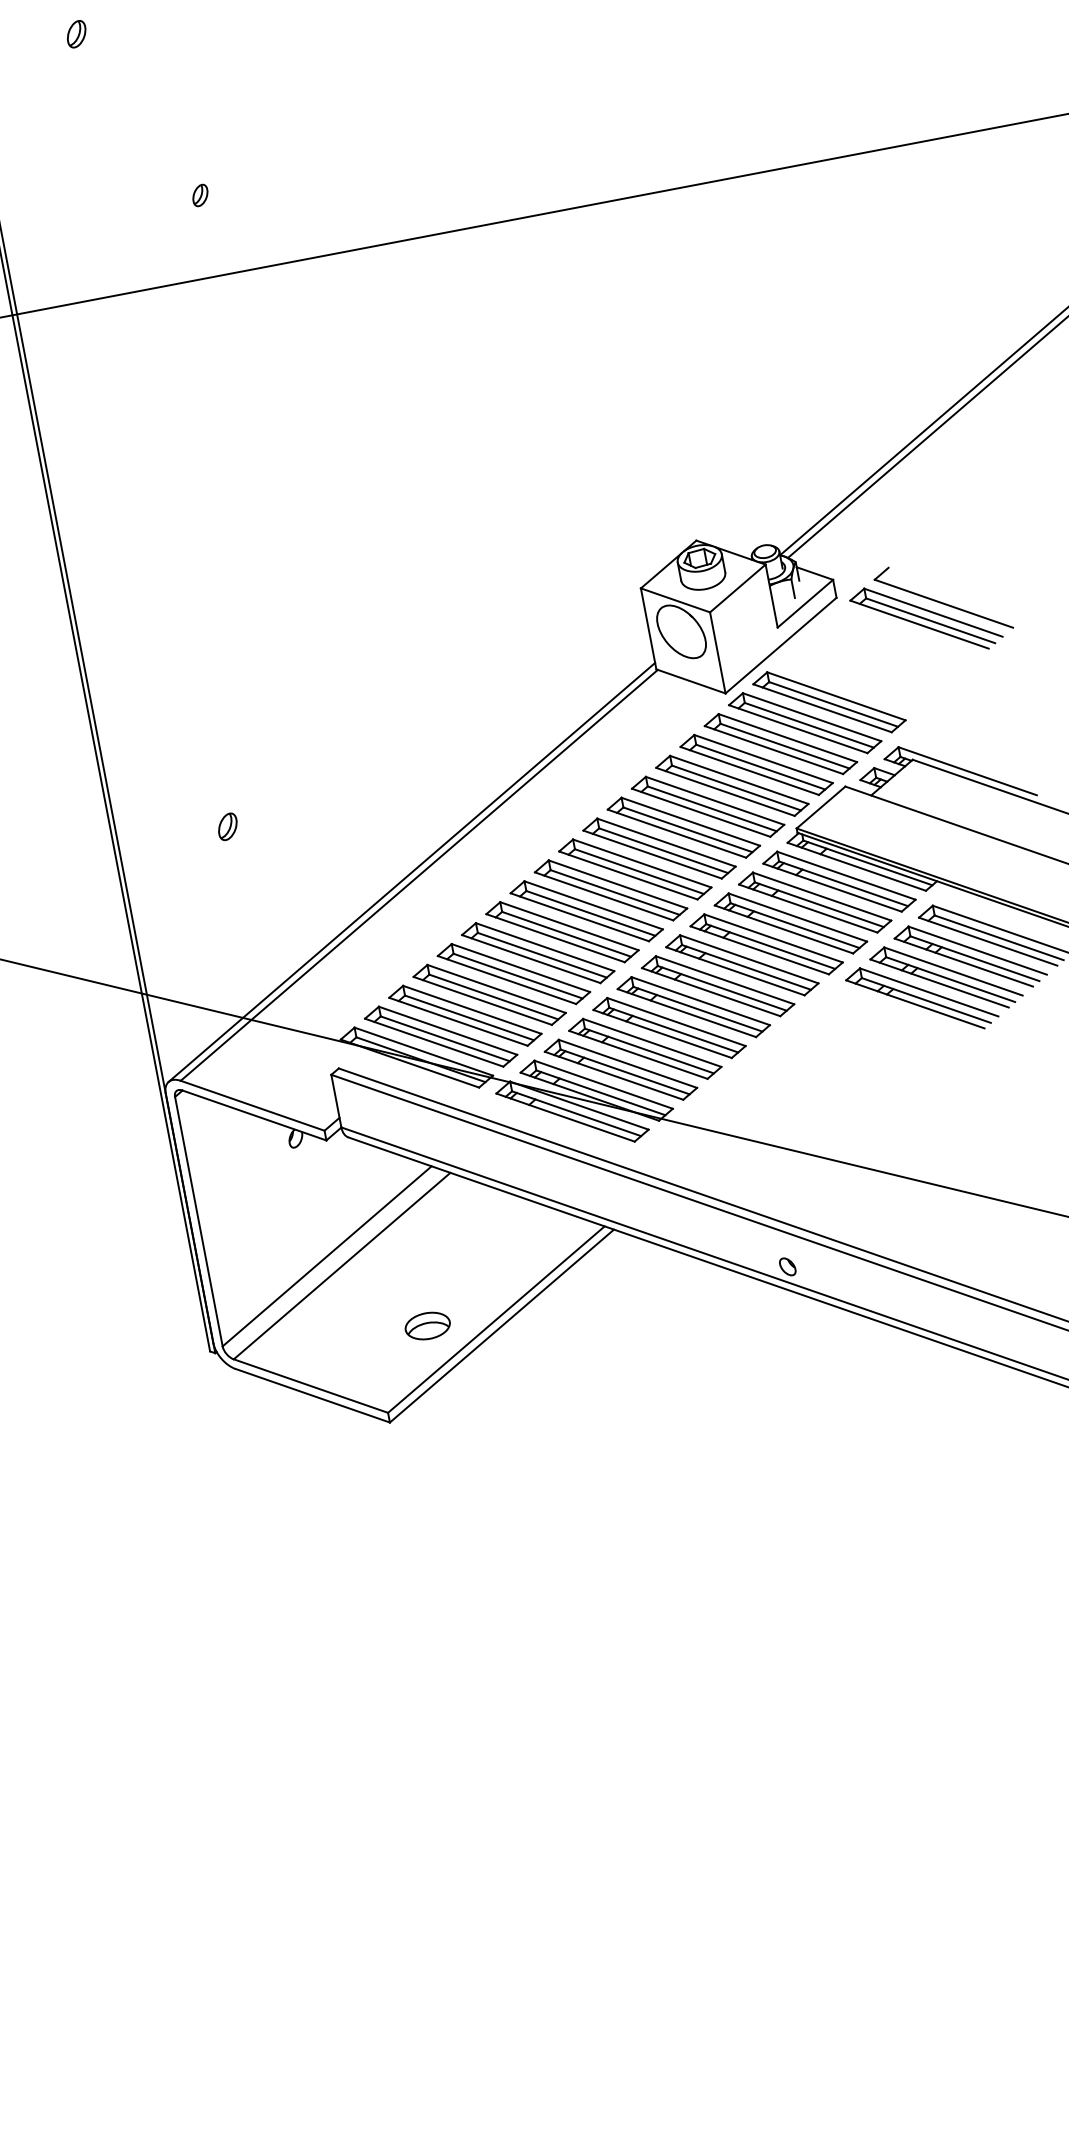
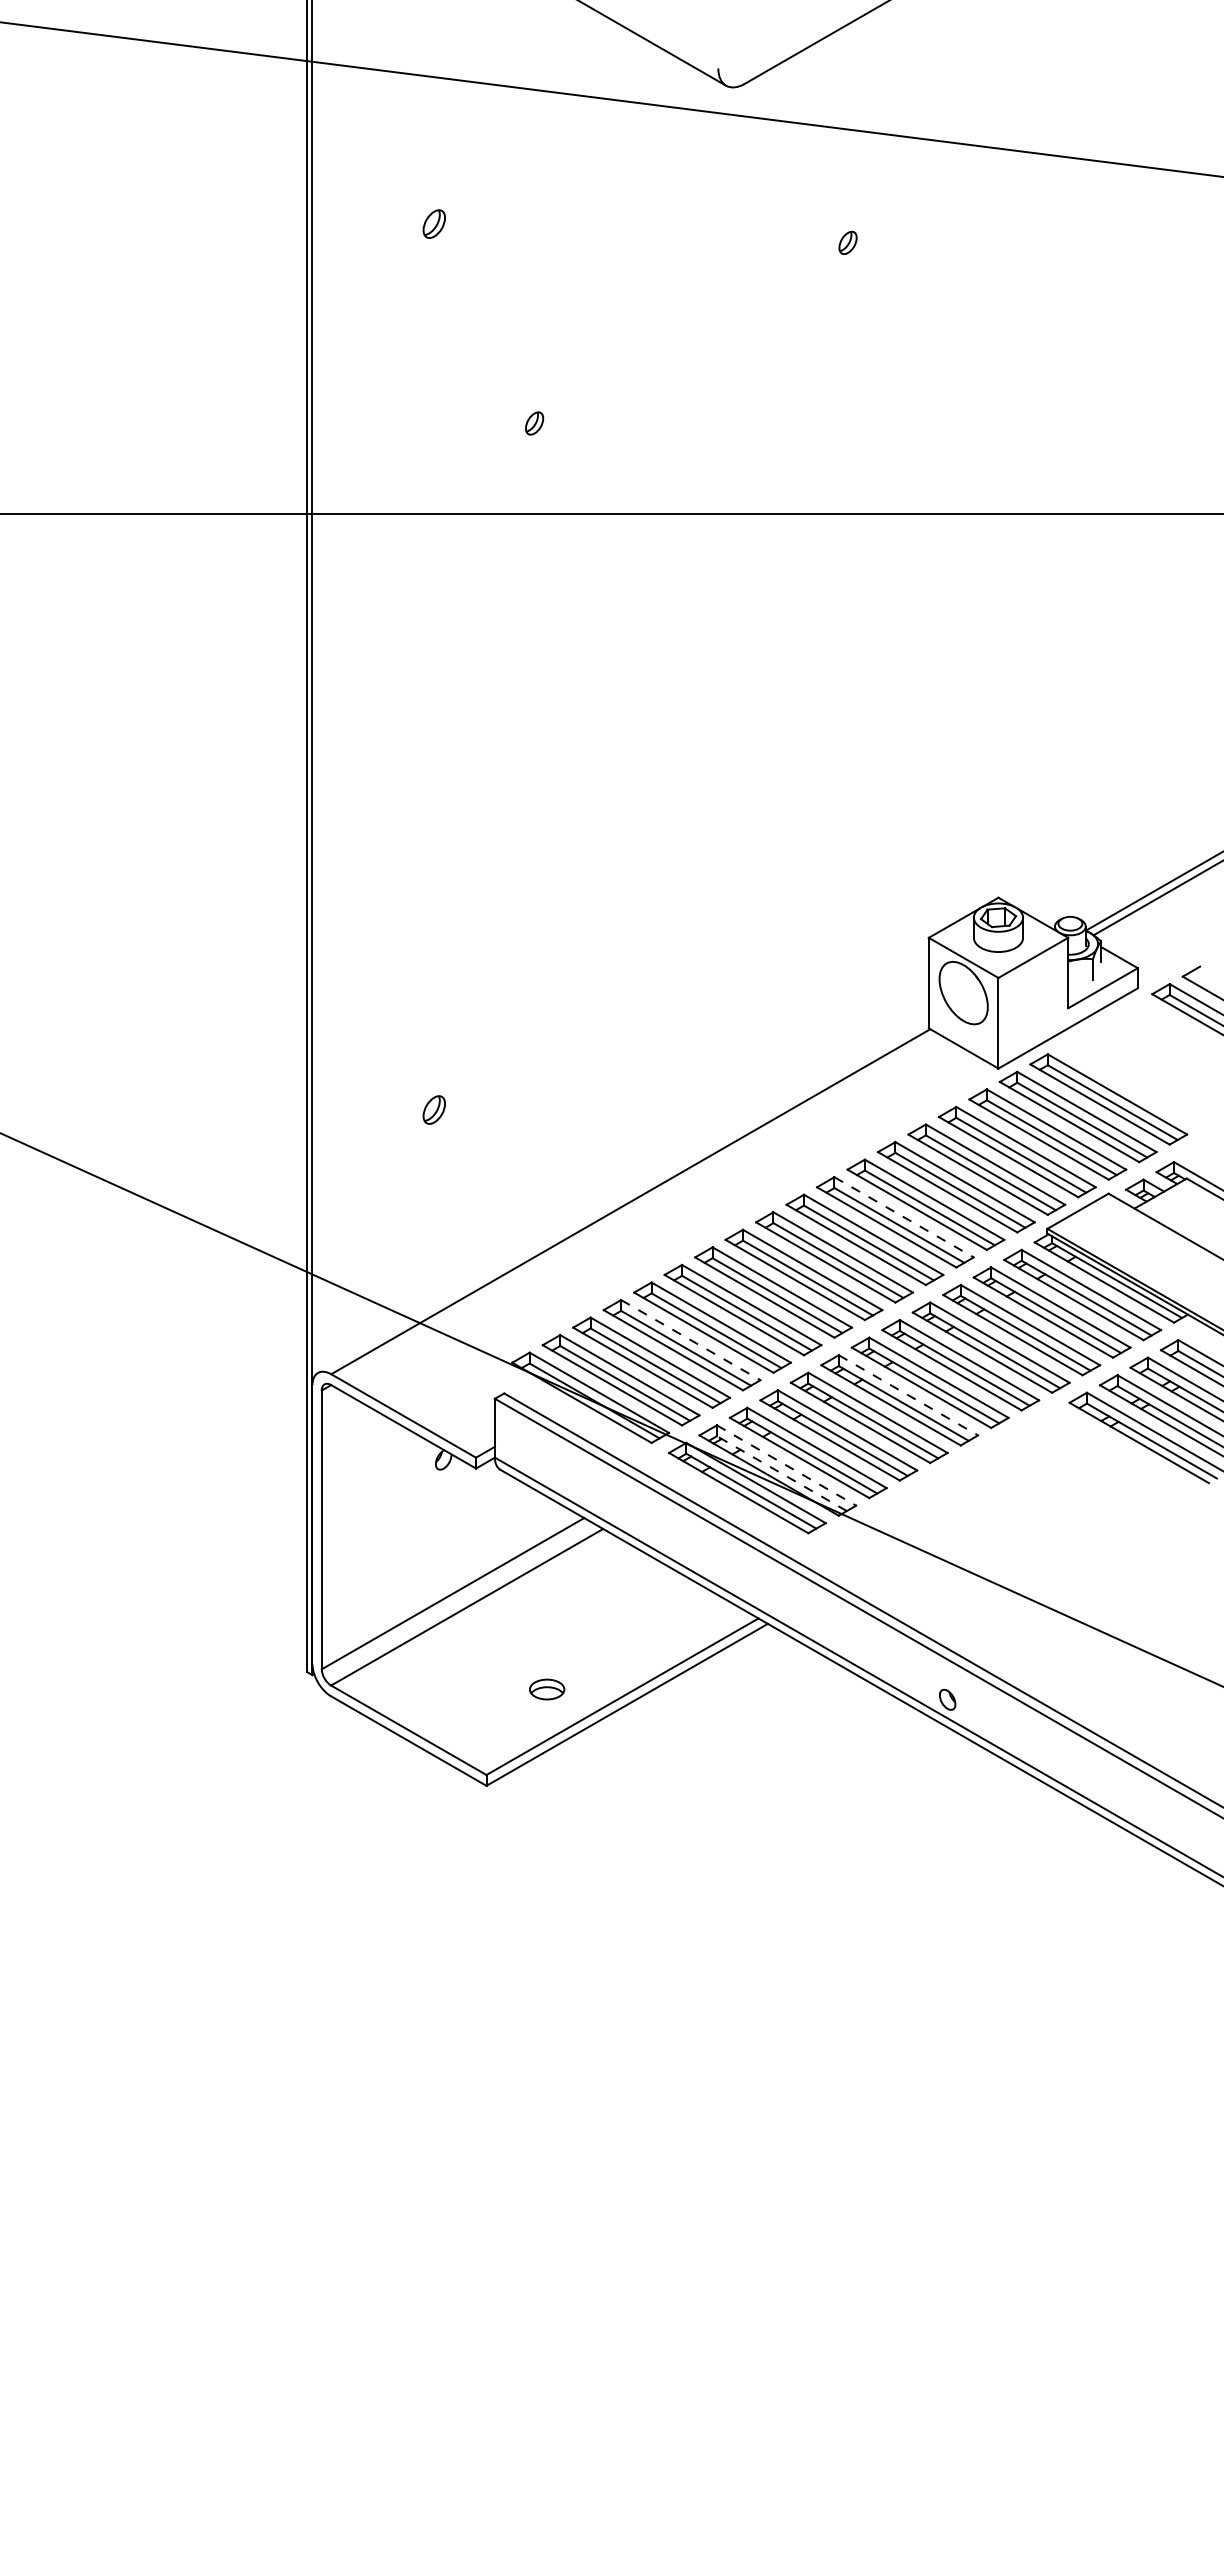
line: (666, 842) -> (904, 1217), solid -> dashed
line: (410, 872) -> (622, 1196), removed
line: (497, 989) -> (691, 1340), solid -> dashed
line: (700, 1001) -> (908, 1395), solid -> dashed
line: (604, 1084) -> (787, 1465), solid -> dashed
line: (600, 1092) -> (781, 1473), solid -> dashed
part: (427, 1326) -> (546, 1689), size x0.7

